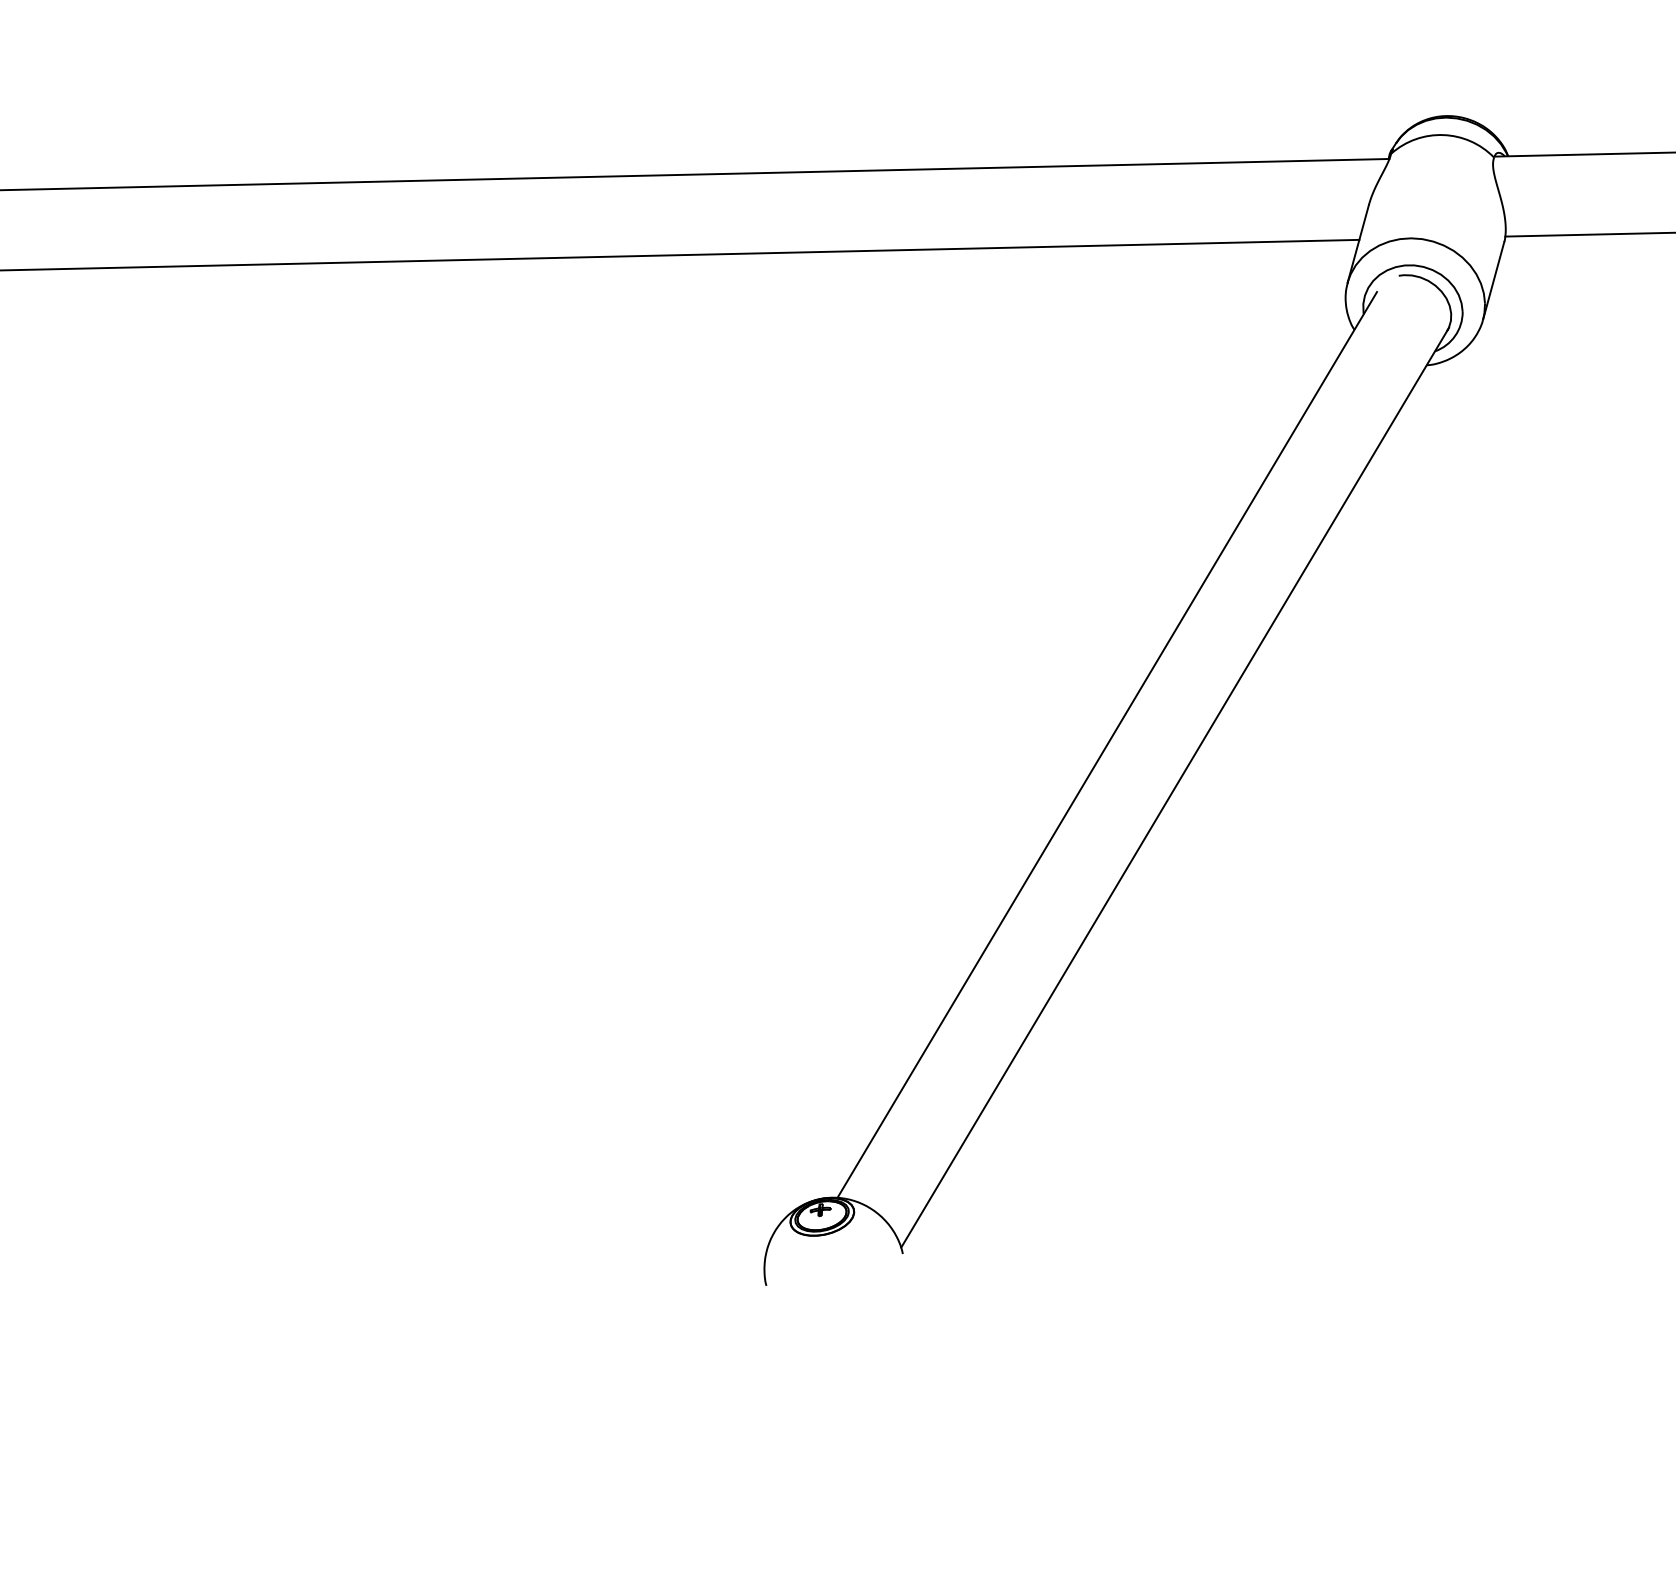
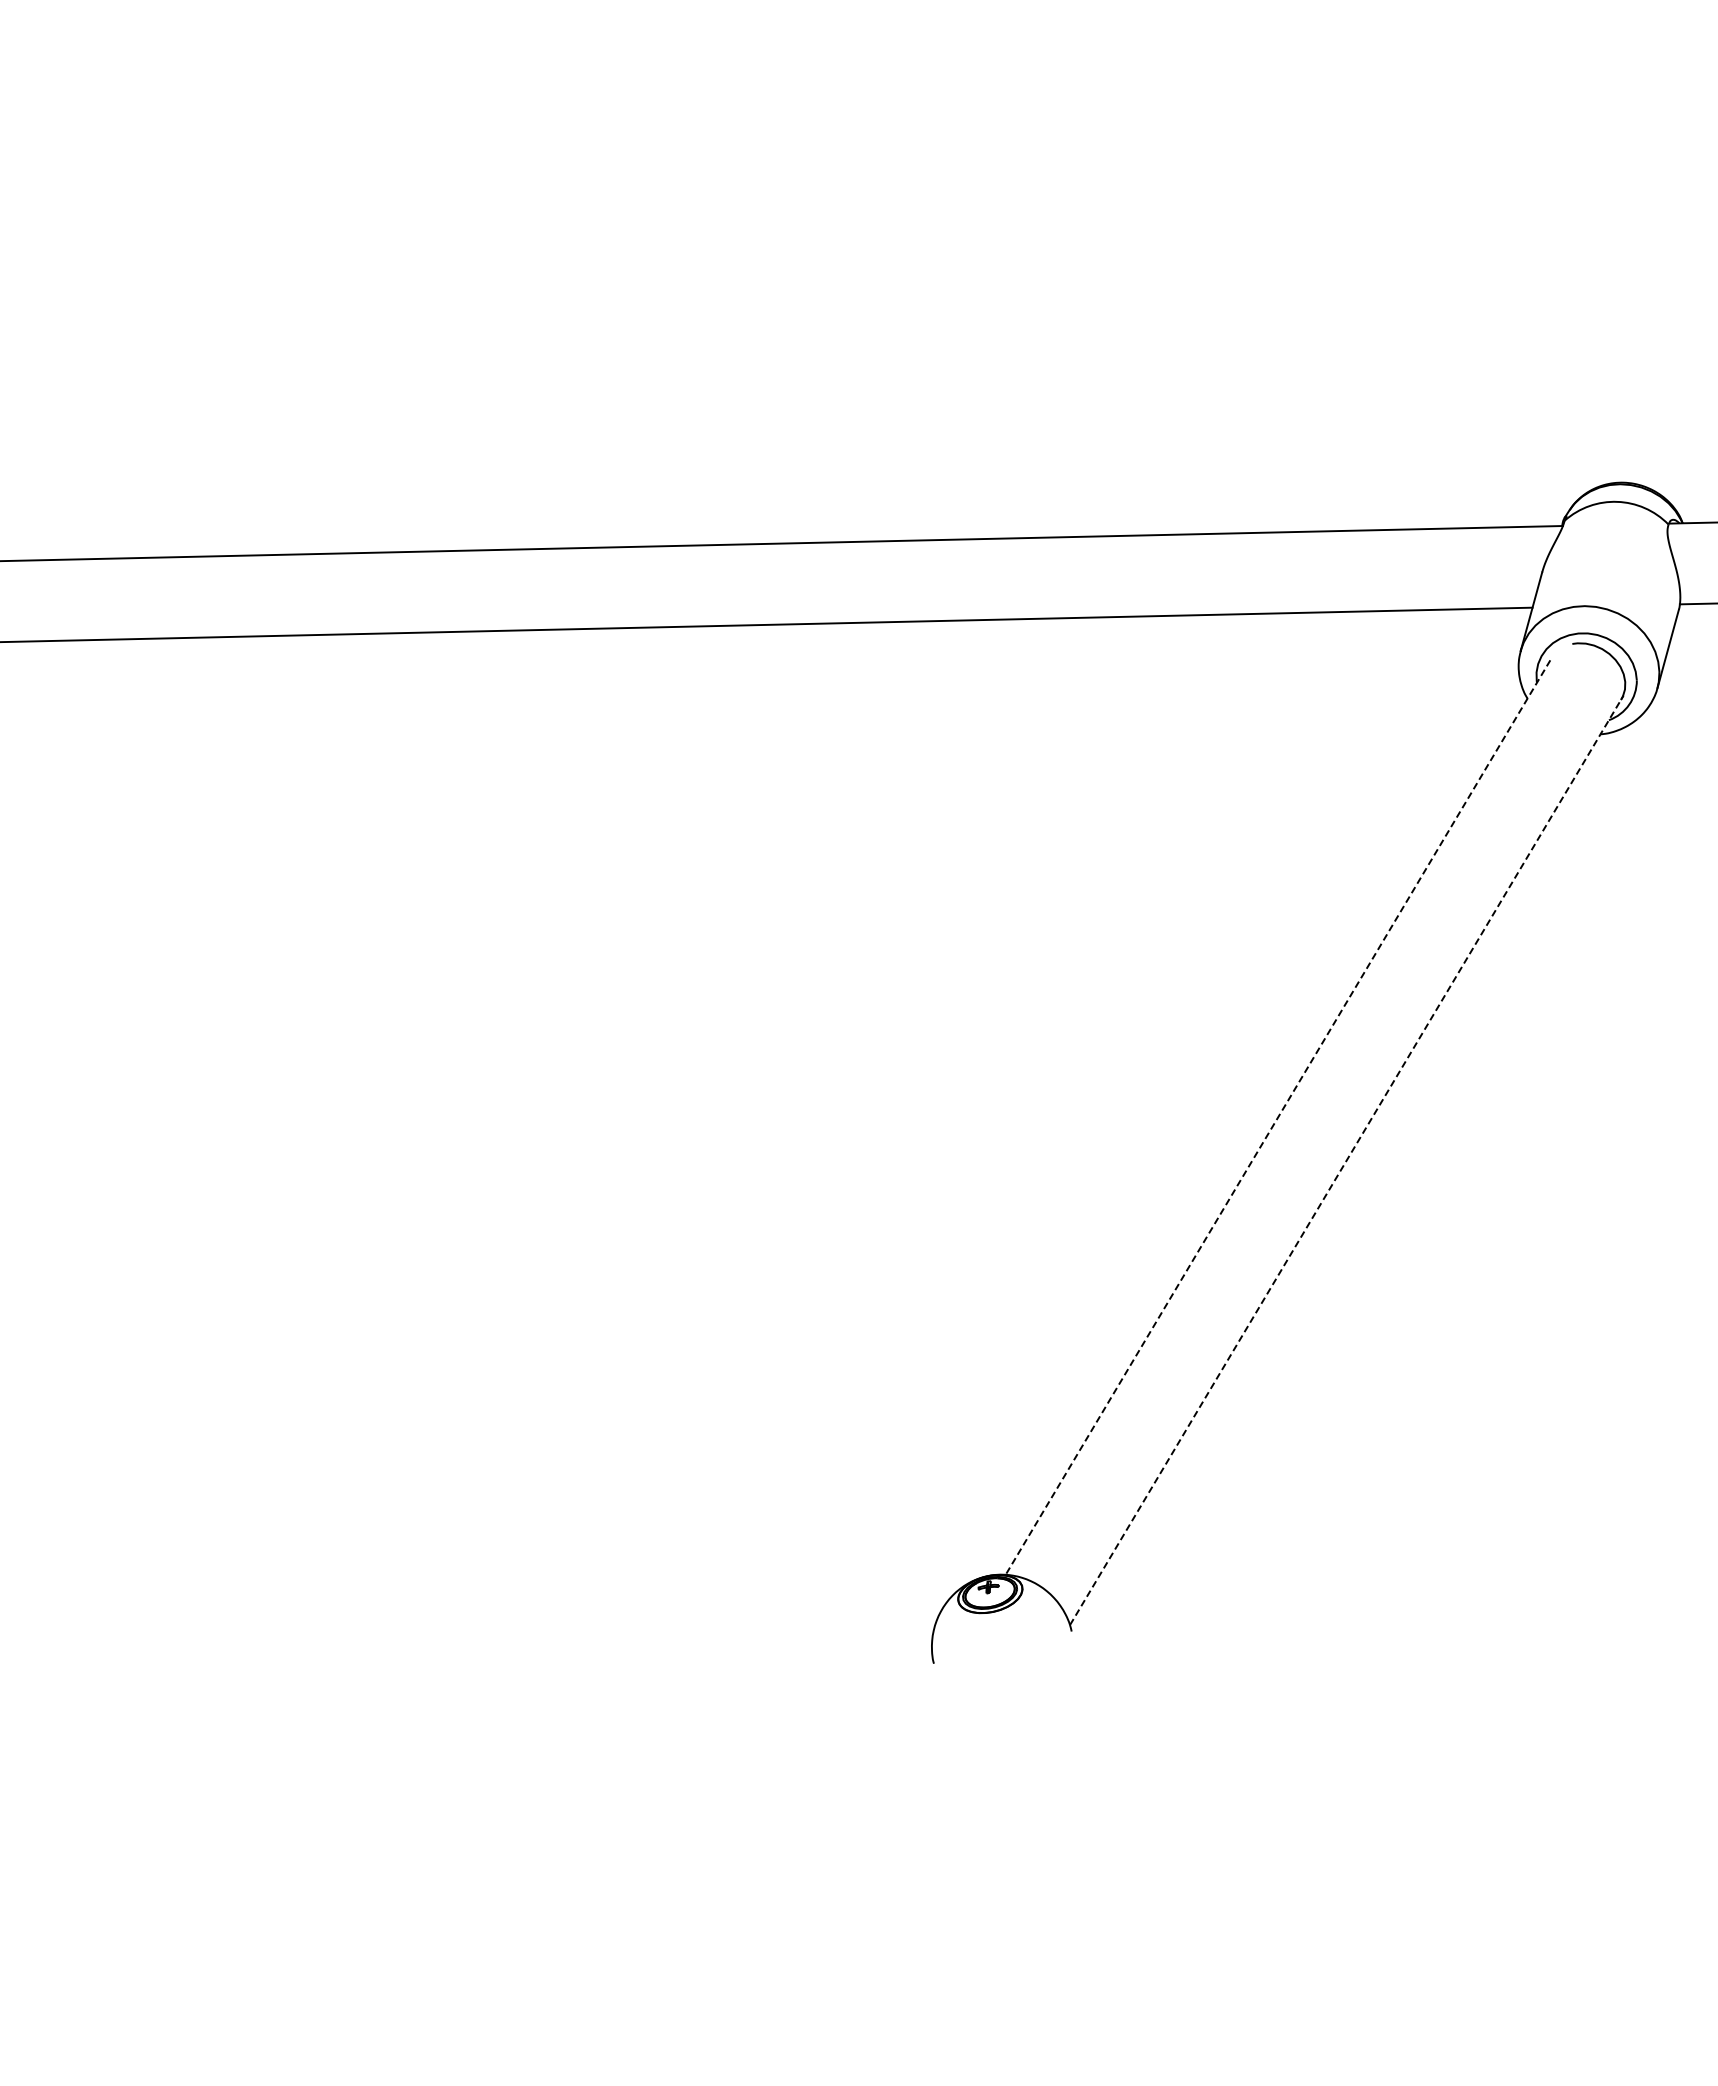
line: (1106, 745) -> (1277, 1118), solid -> dashed
line: (1174, 789) -> (1345, 1162), solid -> dashed

